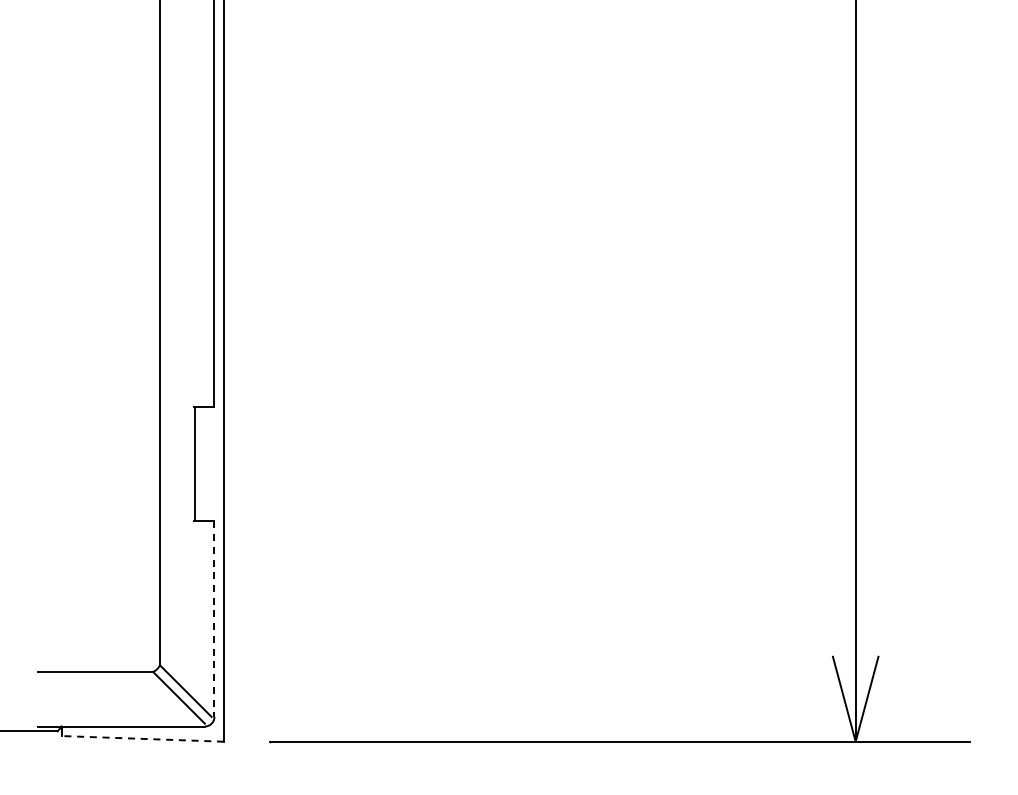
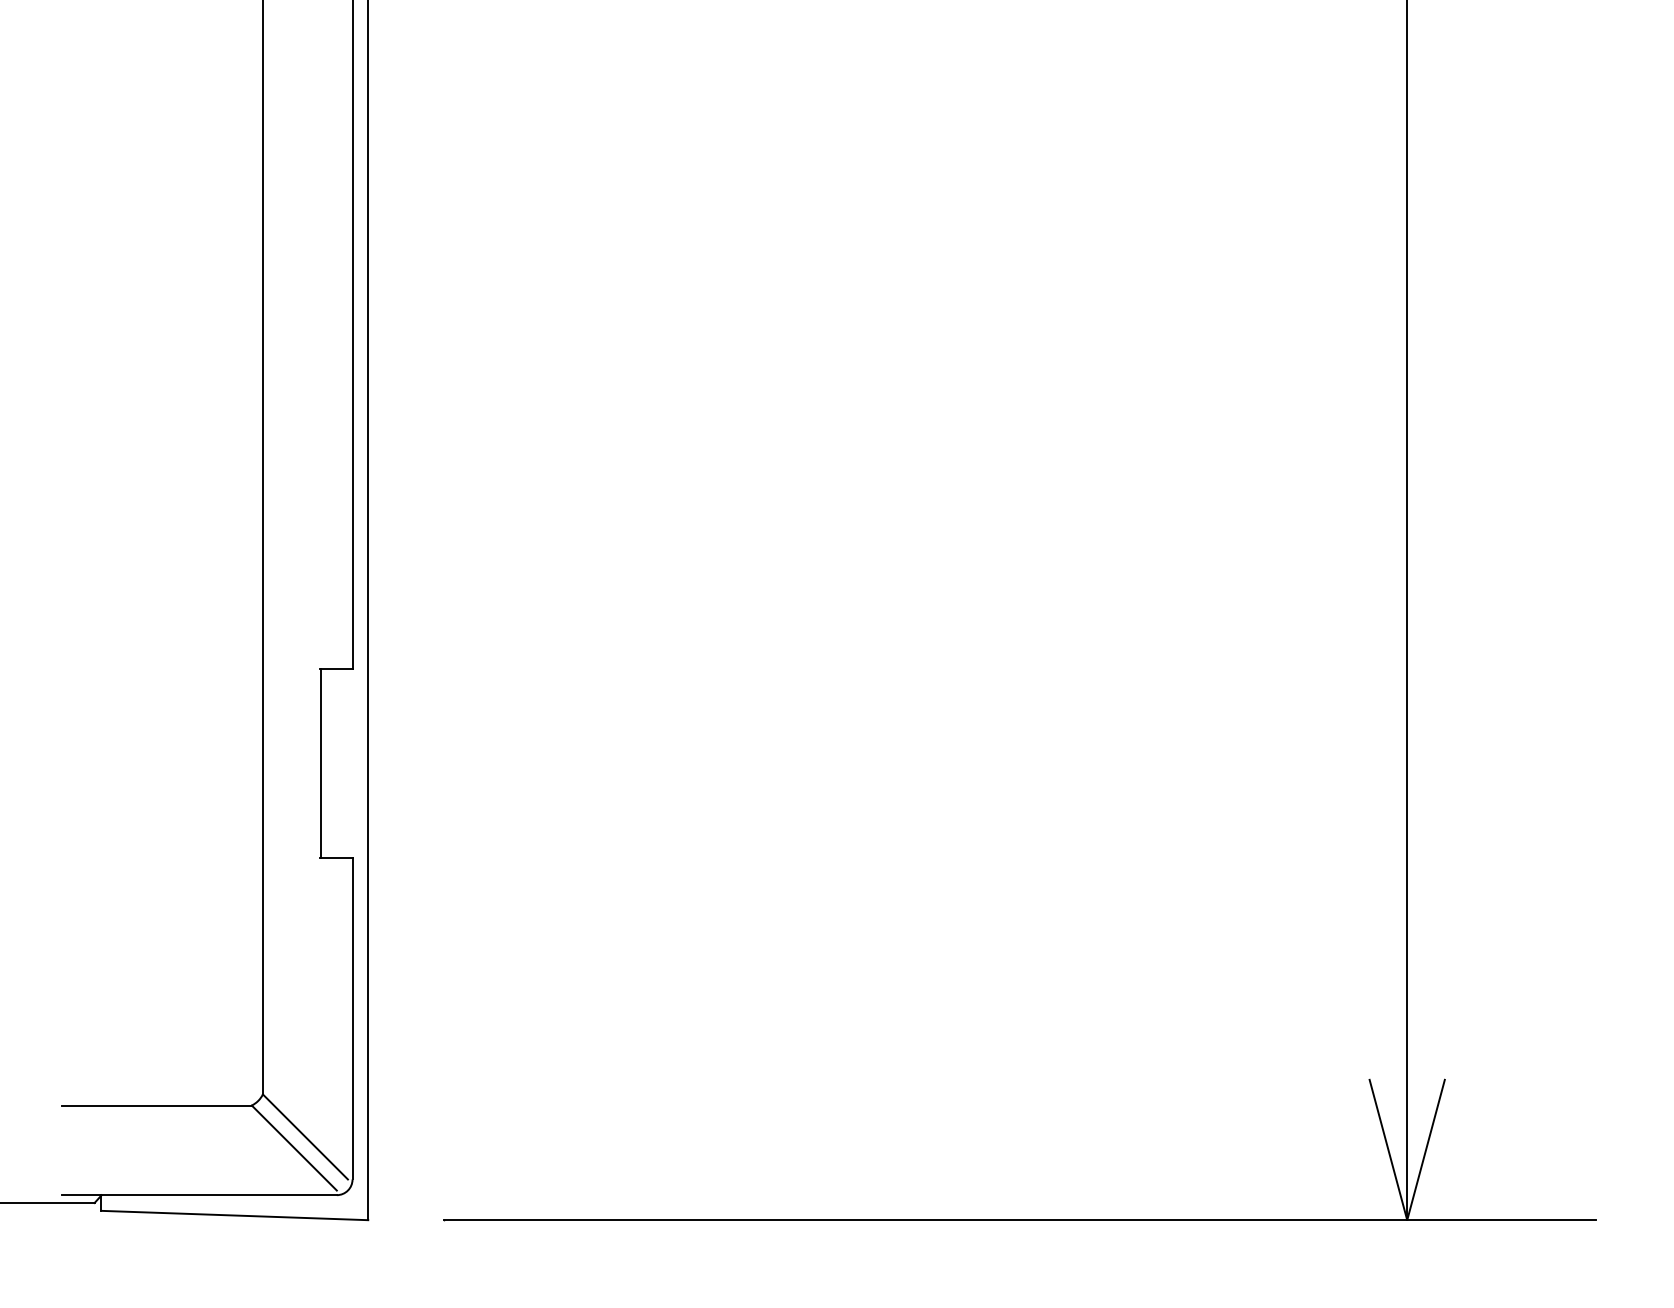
line: (214, 619) -> (352, 1019), dashed -> solid
line: (142, 738) -> (234, 1214), dashed -> solid

